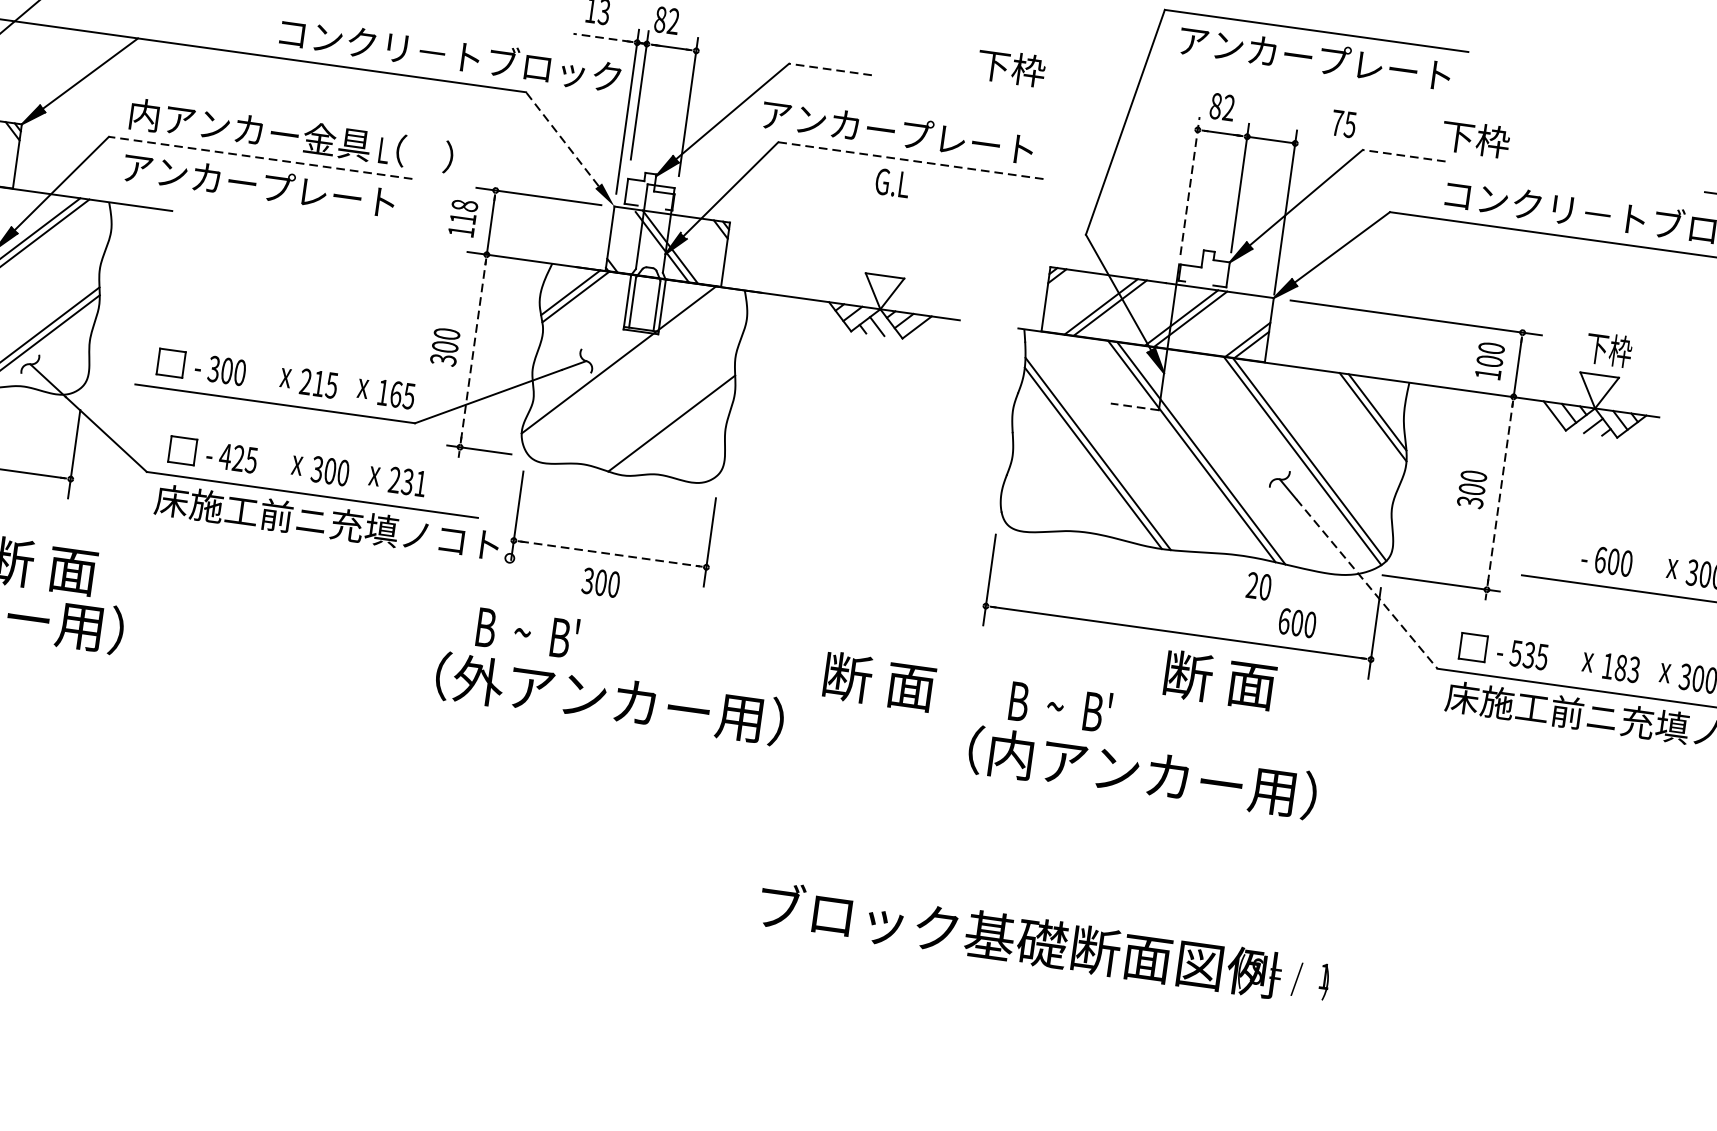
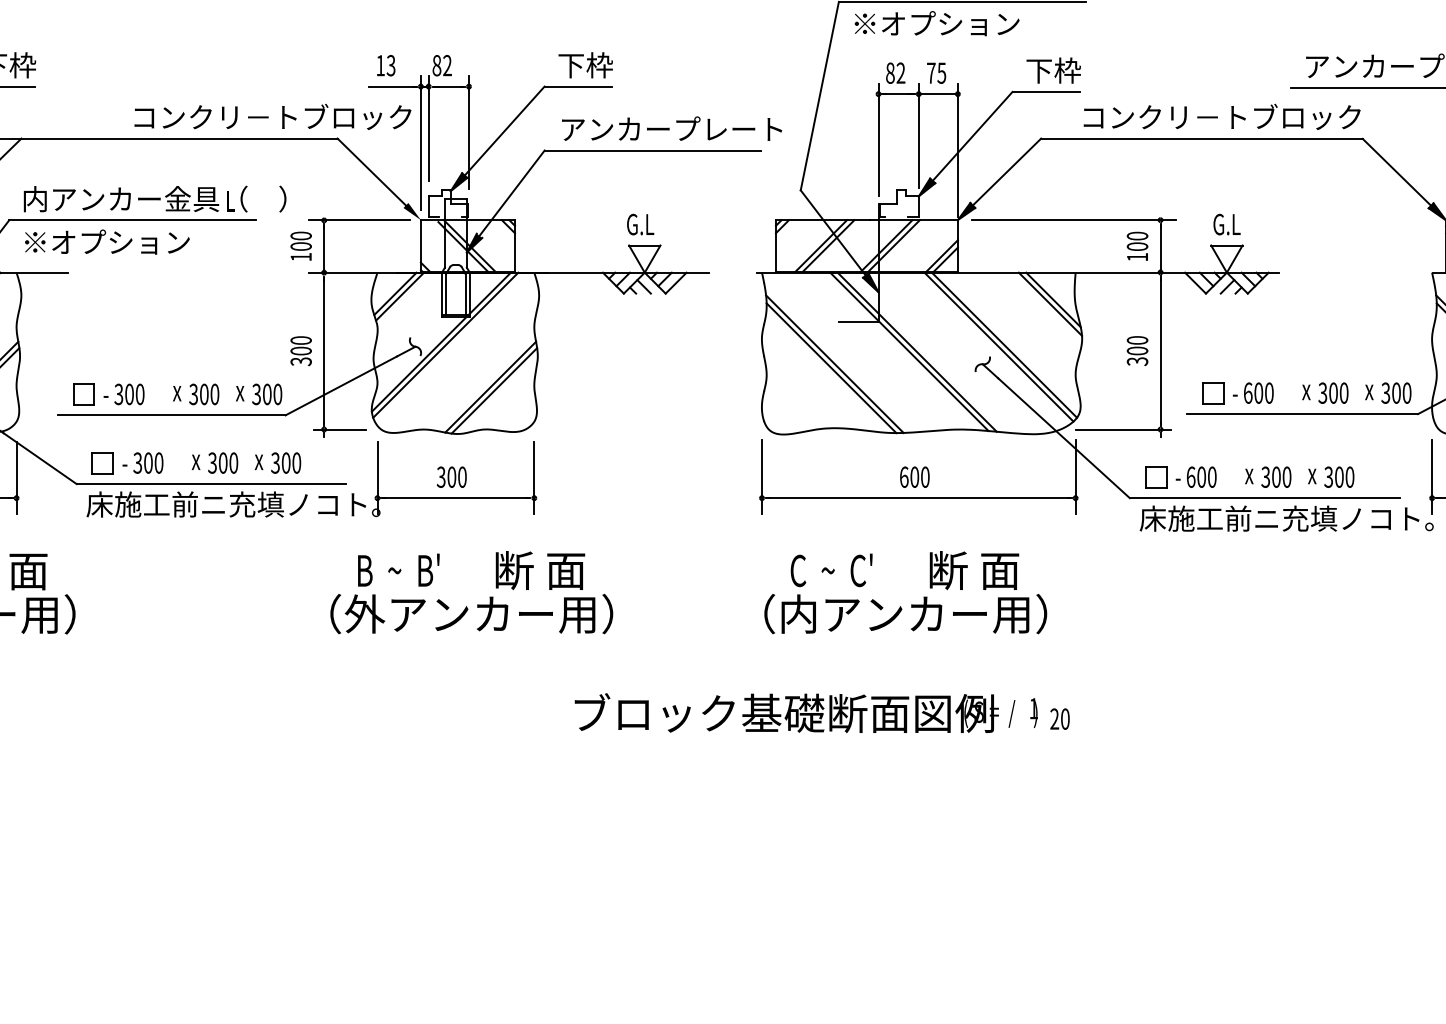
line: (601, 37) -> (391, 86), dashed -> solid
text: (1315, 57) -> (964, 23), アンカープレート -> ※オプション
text: (1011, 68) -> (585, 65), moved
line: (830, 69) -> (578, 86), dashed -> solid
text: (1343, 123) -> (936, 72), moved
text: (898, 131) -> (672, 128), moved
text: (1475, 138) -> (1053, 70), moved
line: (561, 139) -> (371, 172), dashed -> solid
line: (1404, 155) -> (1046, 91), dashed -> solid
line: (260, 157) -> (132, 220), dashed -> solid
line: (911, 160) -> (653, 150), dashed -> solid
text: (892, 183) -> (640, 224), moved
text: (259, 184) -> (134, 241), アンカープレート -> ※オプション
line: (1190, 185) -> (878, 139), dashed -> solid
text: (463, 211) -> (300, 240), 118 -> 100
line: (473, 350) -> (324, 350), dashed -> solid
text: (1608, 350) -> (1231, 224), 下枠 -> G.L
line: (623, 363) -> (445, 344), added
text: (319, 383) -> (204, 394), 215 -> 300
text: (396, 394) -> (267, 394), 165 -> 300
line: (1134, 406) -> (858, 322), dashed -> solid
line: (675, 428) -> (494, 390), added
text: (238, 457) -> (148, 462), 425 -> 300
text: (408, 481) -> (286, 462), 231 -> 300
line: (1500, 492) -> (1160, 350), dashed -> solid
line: (610, 554) -> (456, 498), dashed -> solid
part: (1558, 554) -> (1213, 393), added
text: (600, 581) -> (451, 476), moved
line: (1367, 584) -> (1064, 438), dashed -> solid
text: (1258, 585) -> (1059, 718), moved
text: (1297, 622) -> (914, 476), moved
text: (1529, 654) -> (1201, 476), 535 -> 600
text: (1621, 667) -> (1276, 476), 183 -> 300
text: (1220, 680) -> (974, 570), moved
text: (879, 681) -> (540, 570), moved
text: (1058, 706) -> (831, 570), B  ~  B' -> C  ~  C'
text: (1043, 943) -> (805, 713), moved

